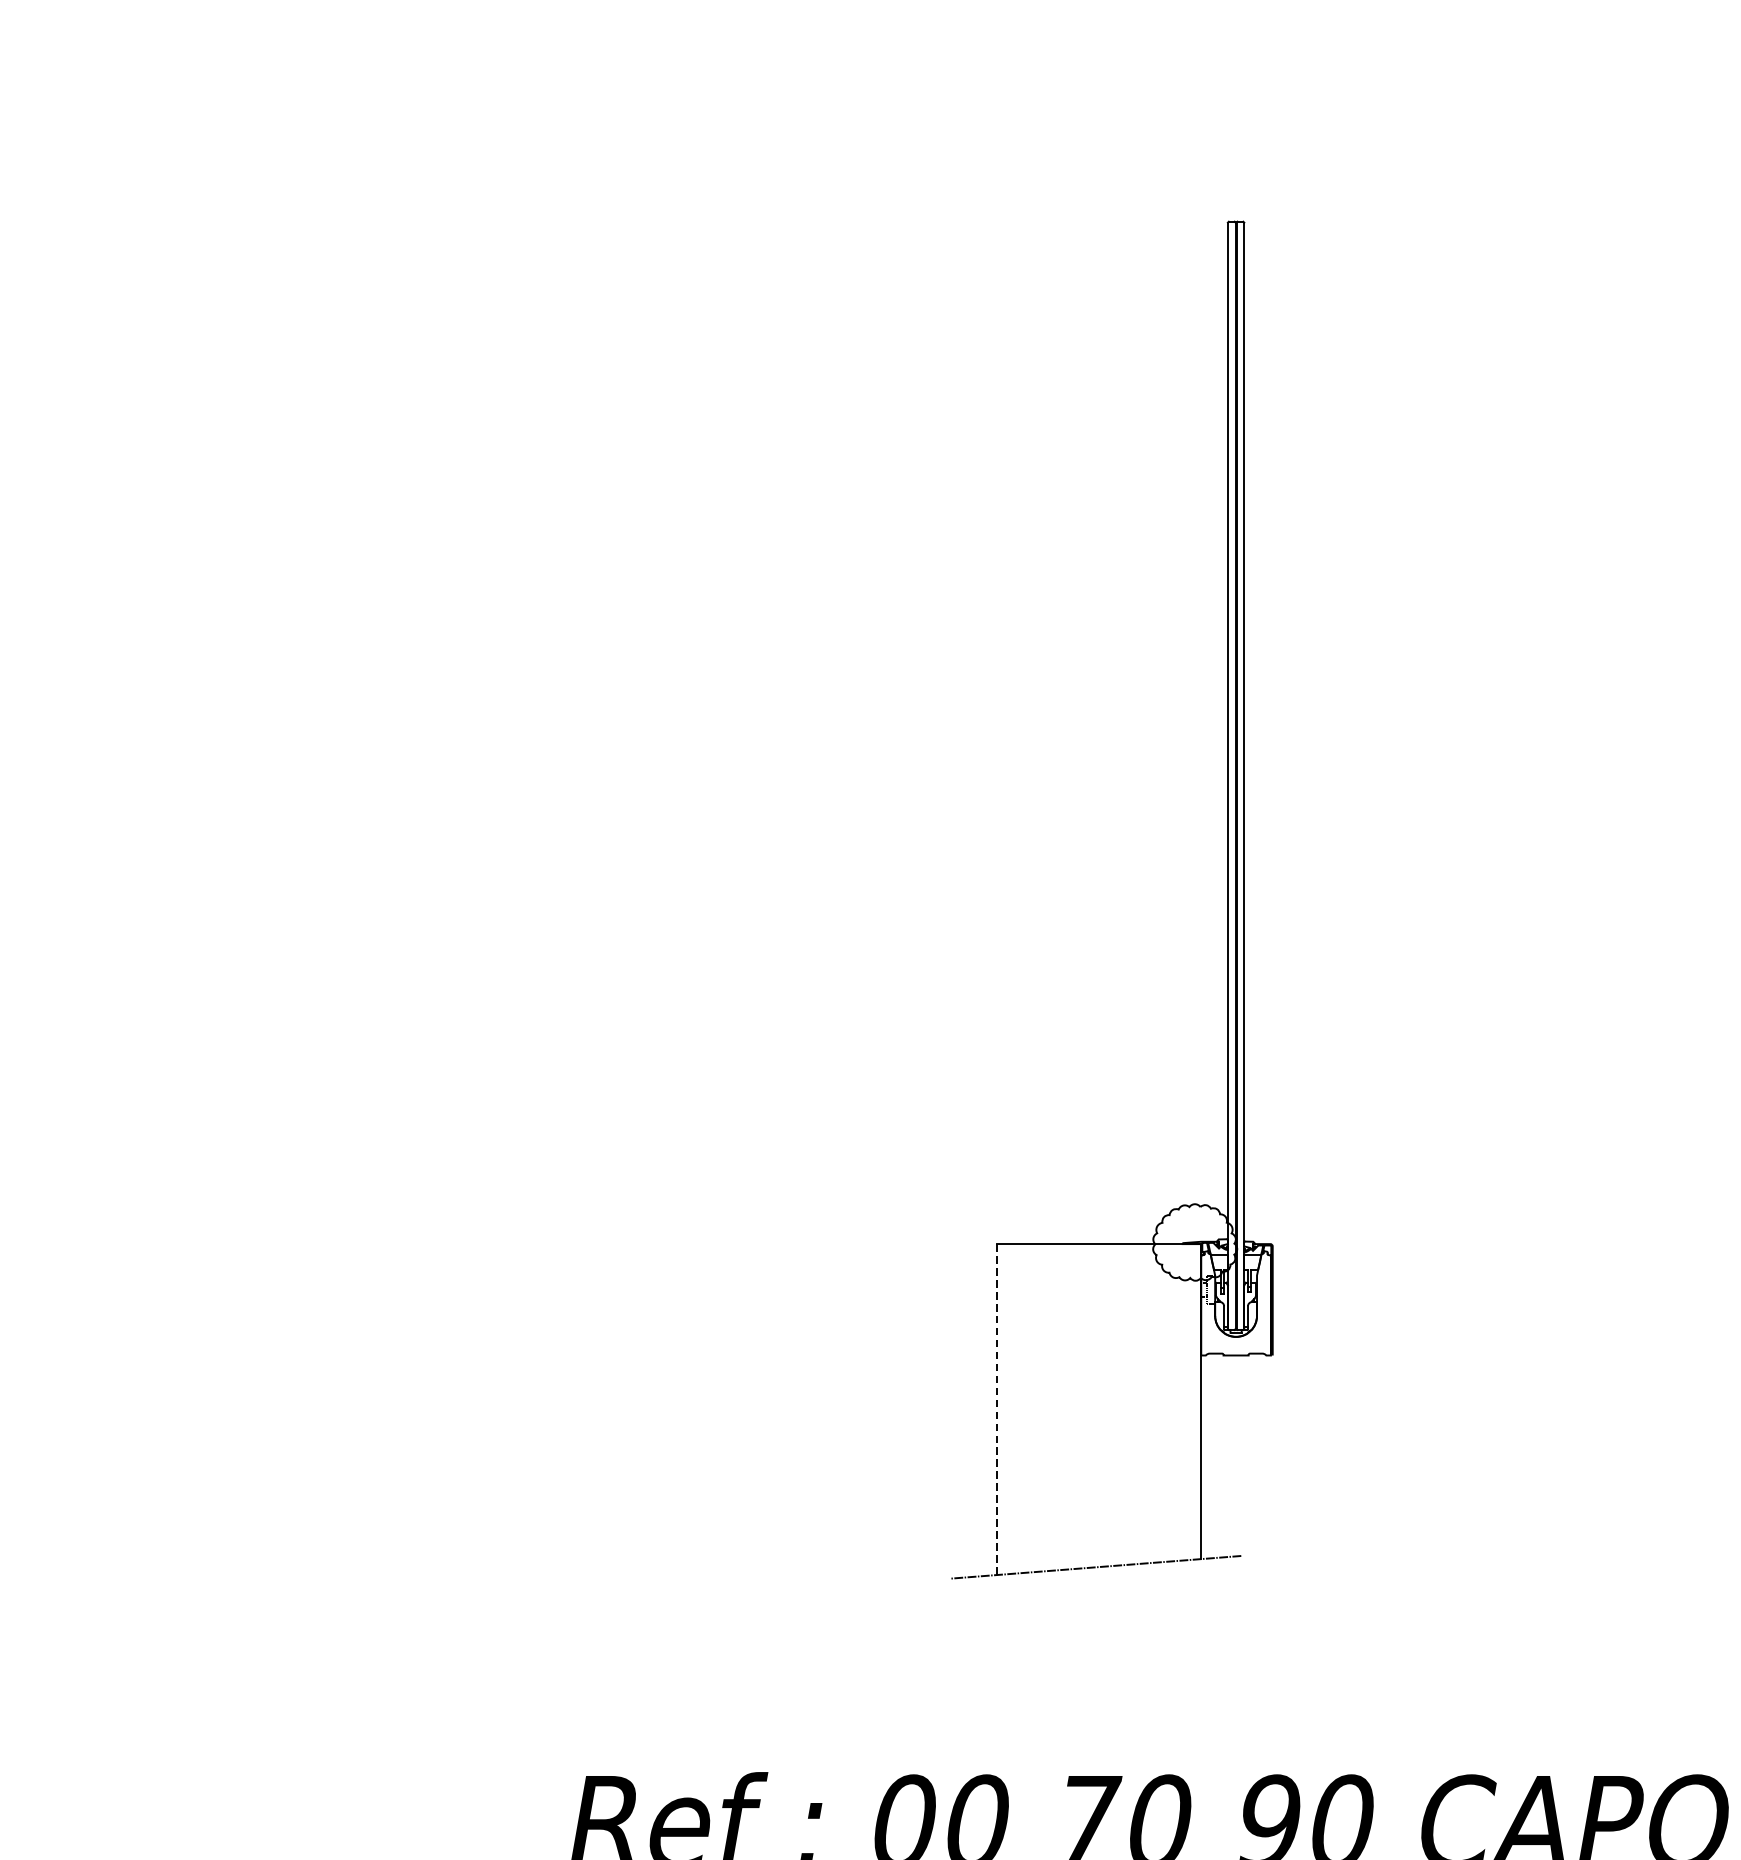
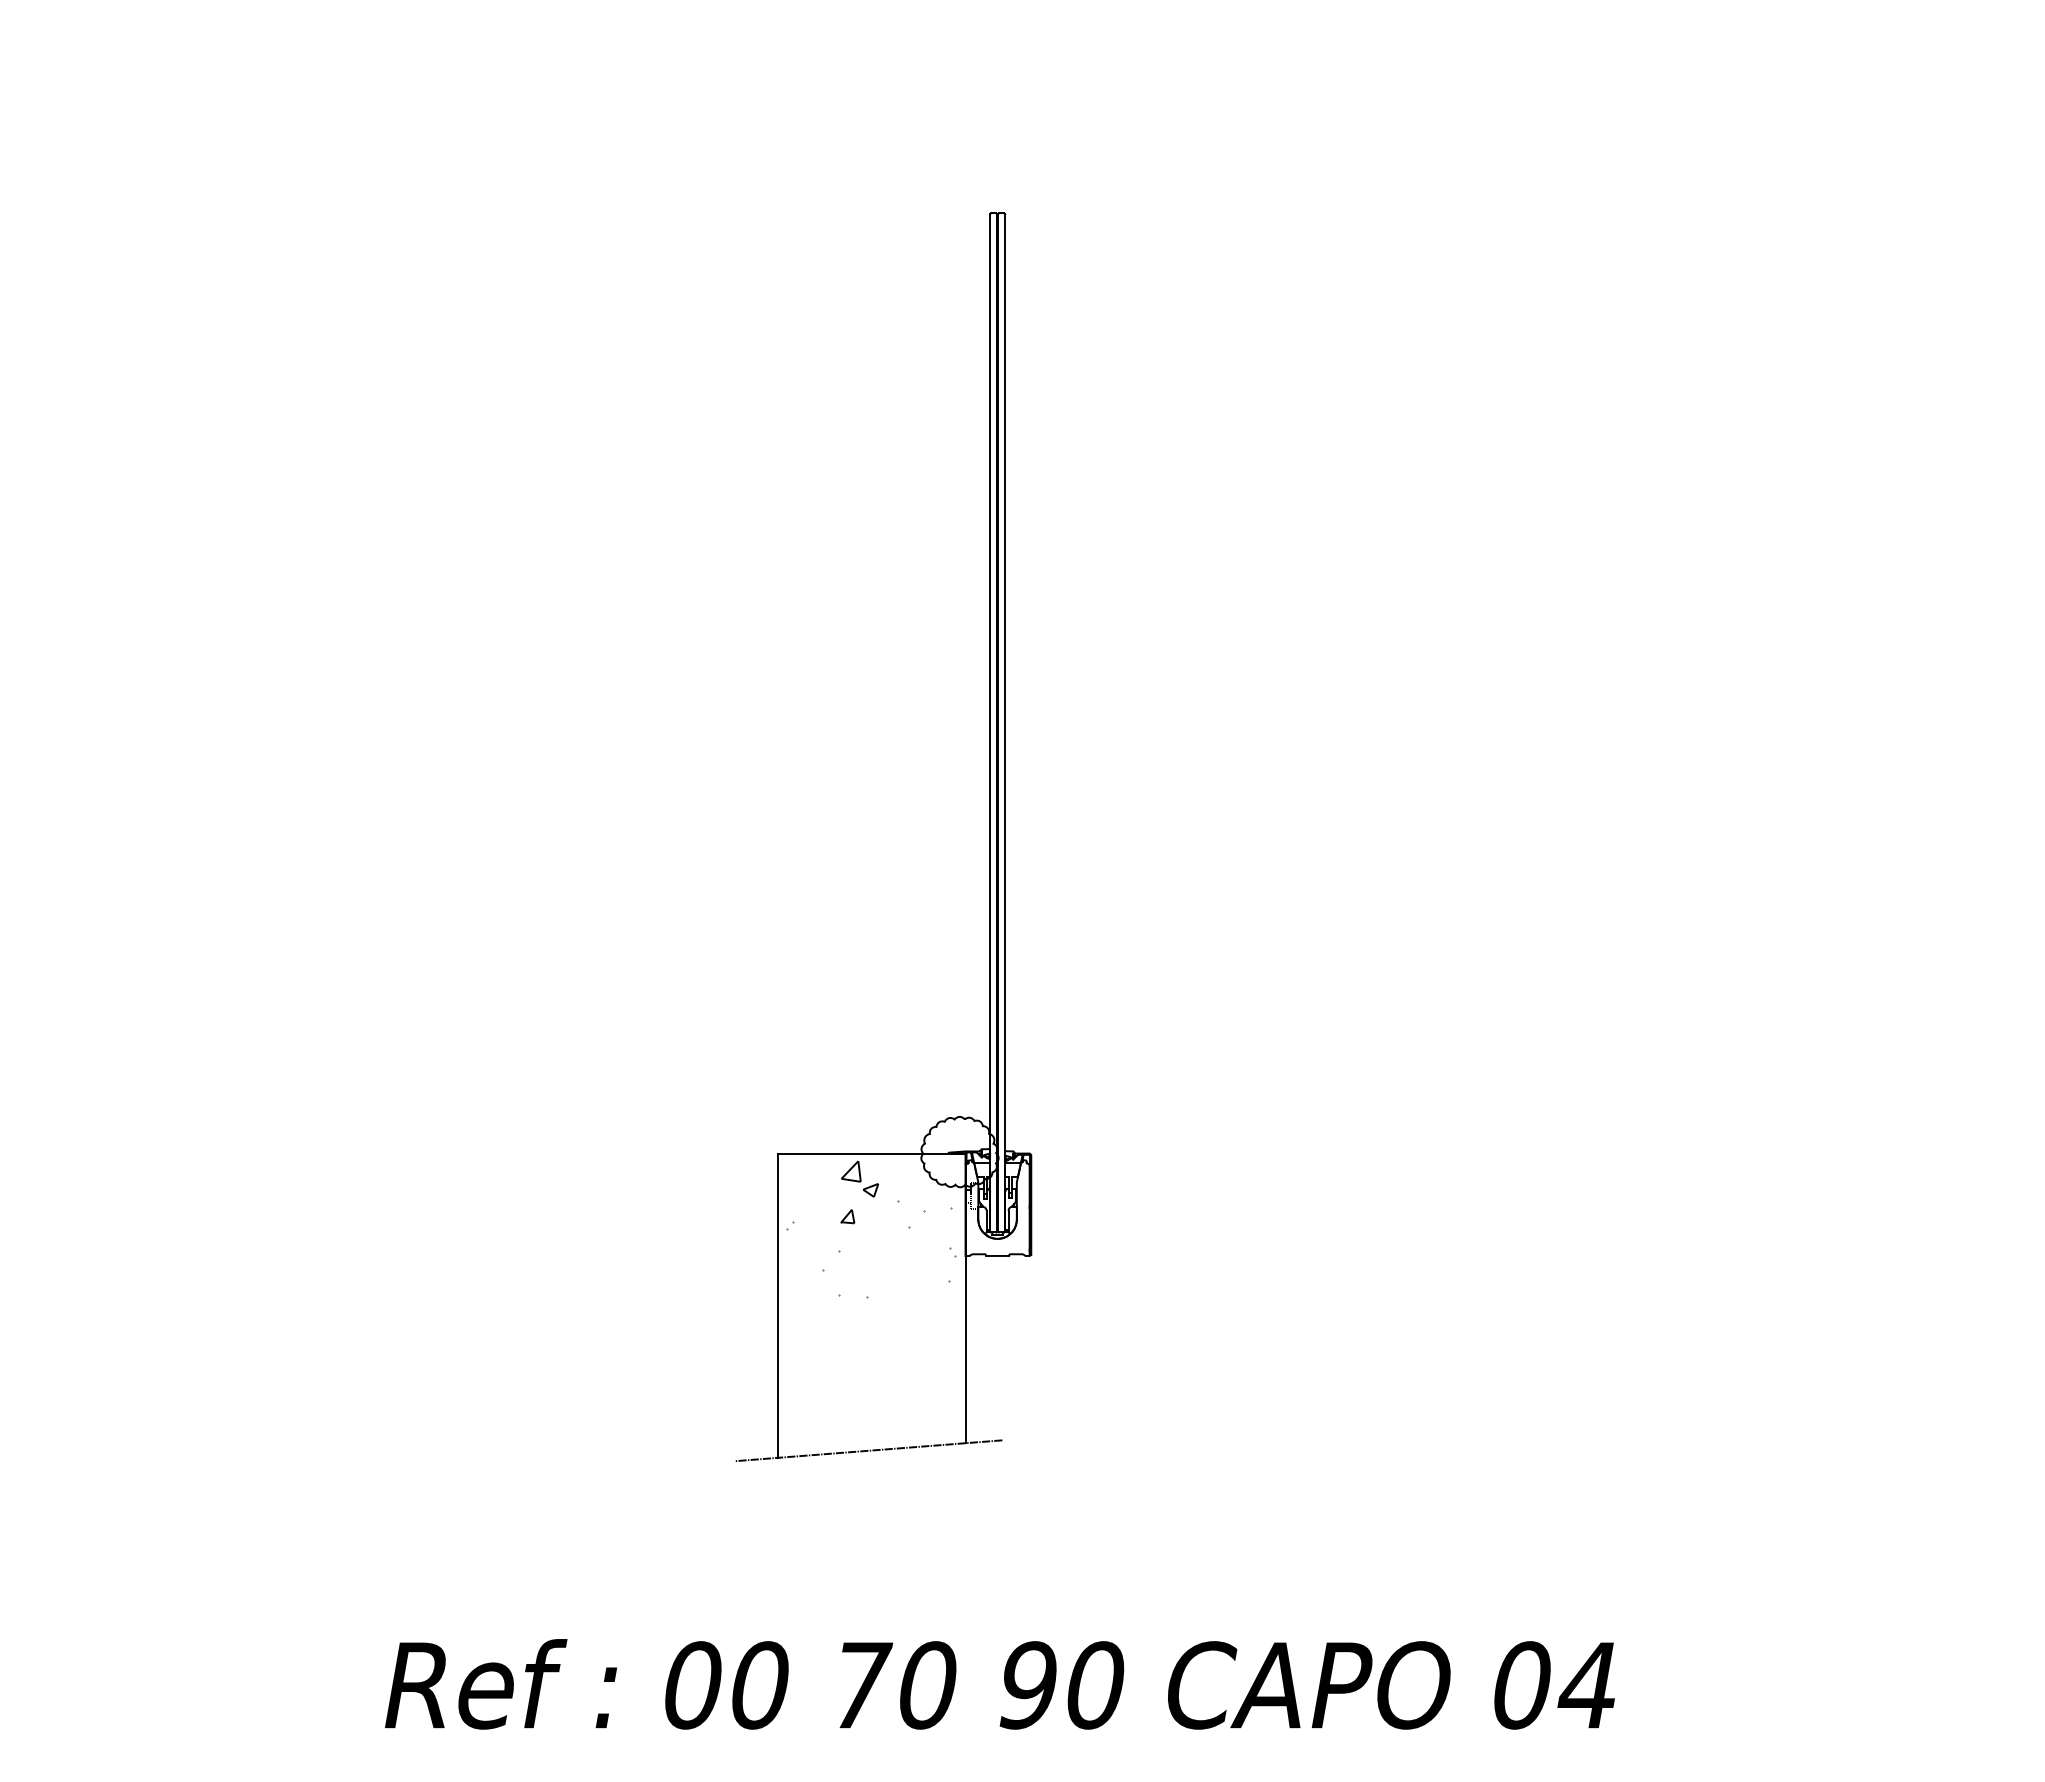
hatch: (1097, 1326) -> (870, 1229), added
line: (996, 1410) -> (777, 1306), dashed -> solid

